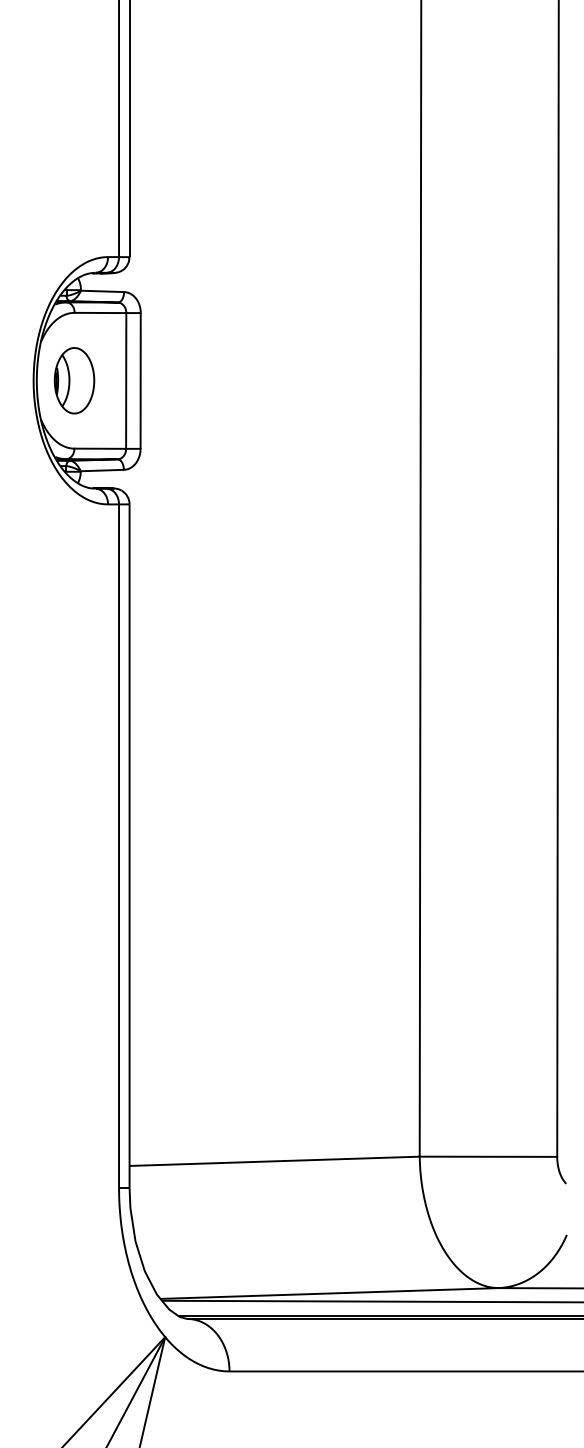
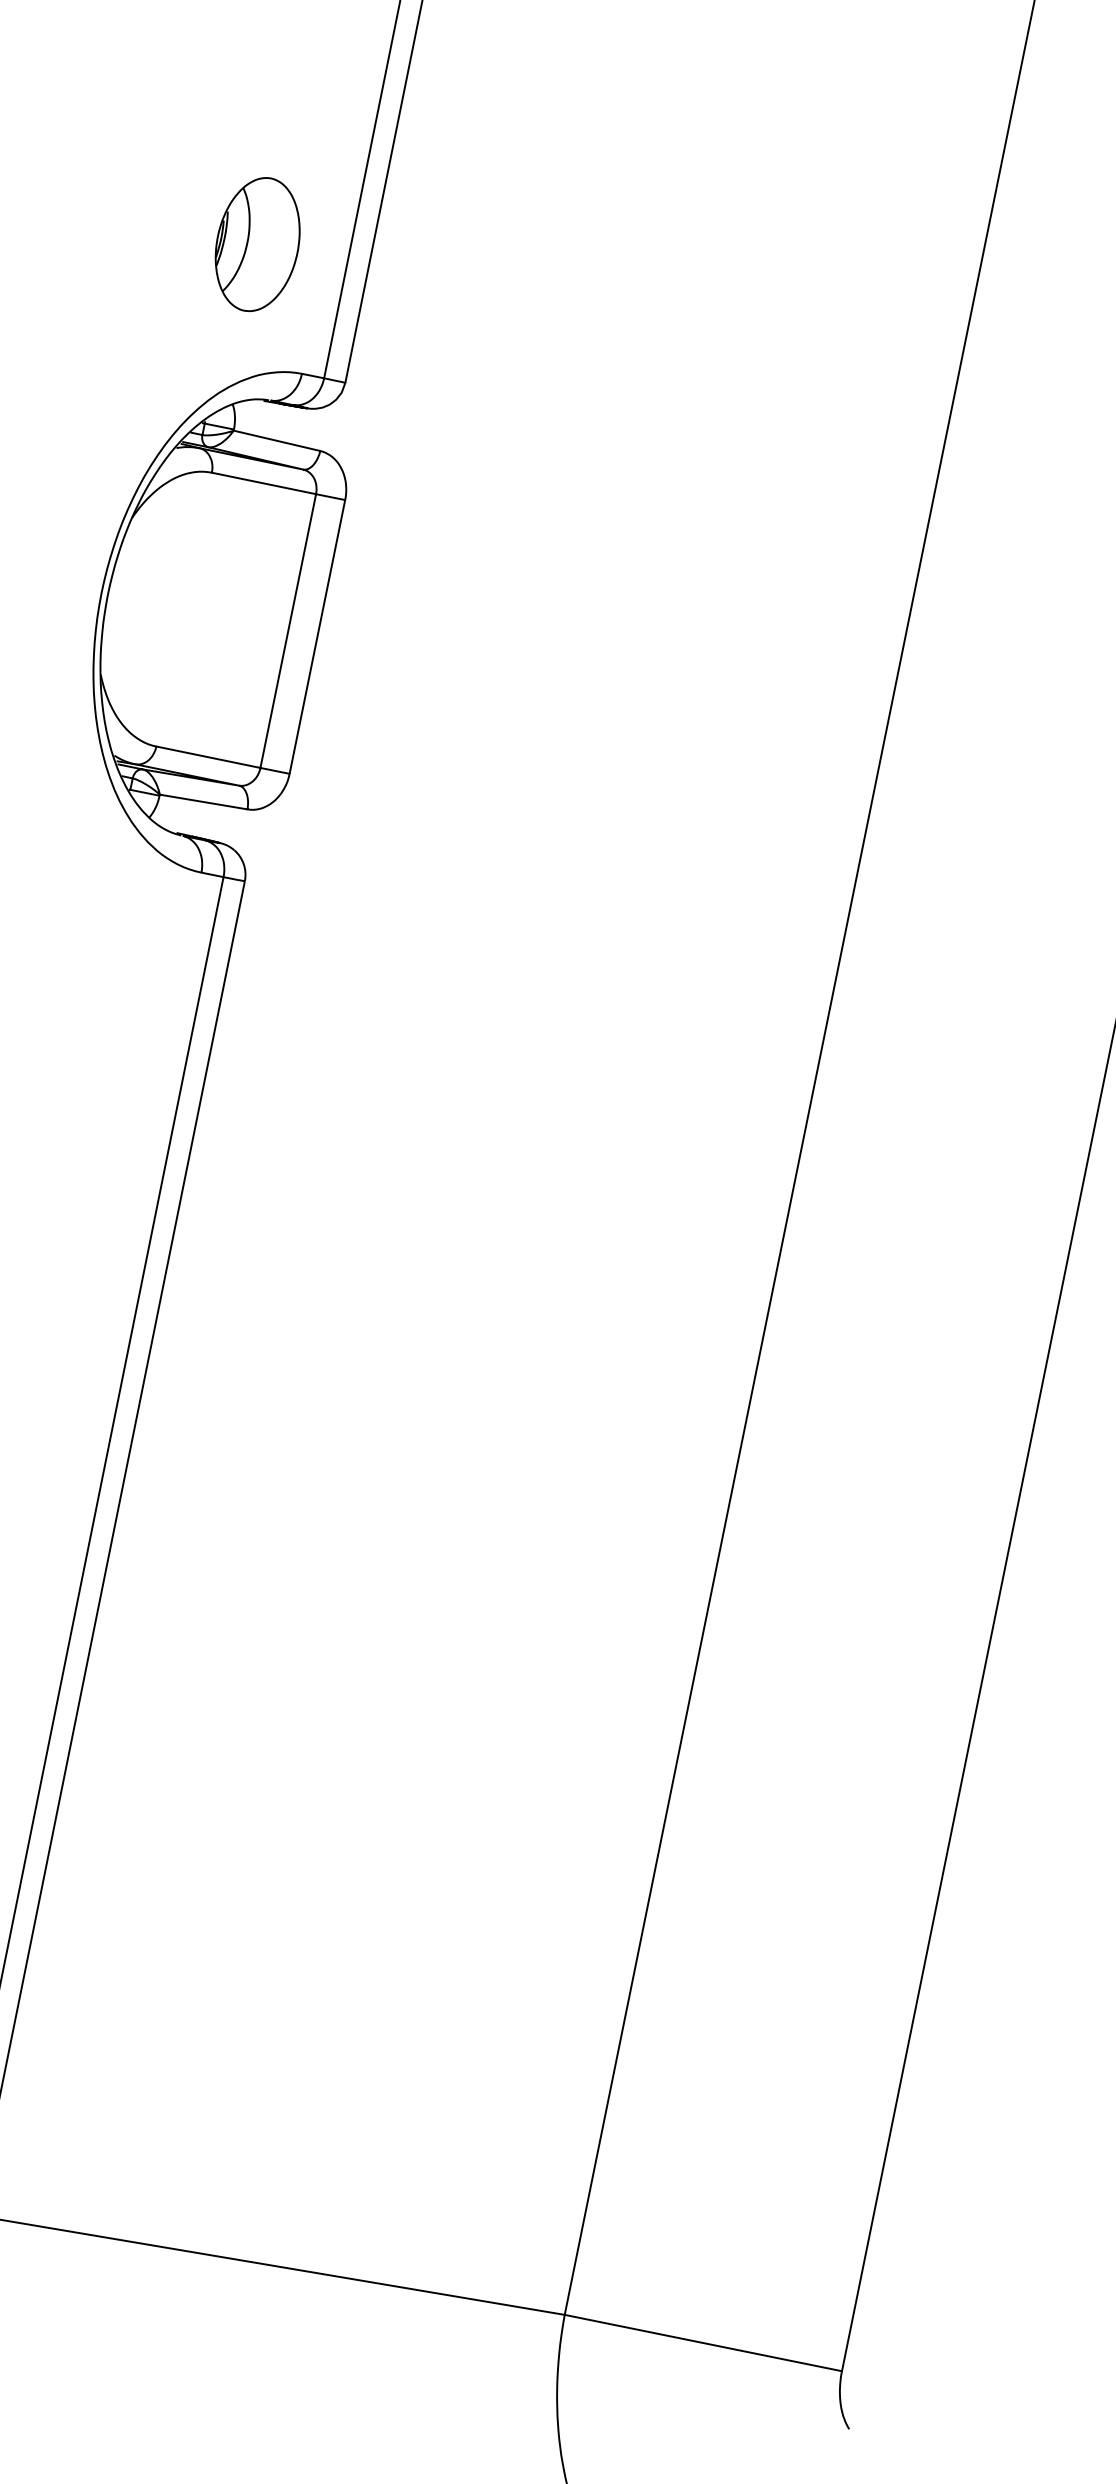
part: (74, 380) -> (257, 244), moved

